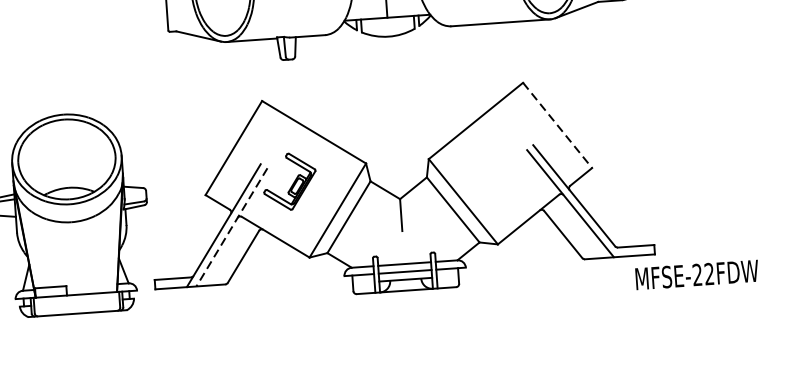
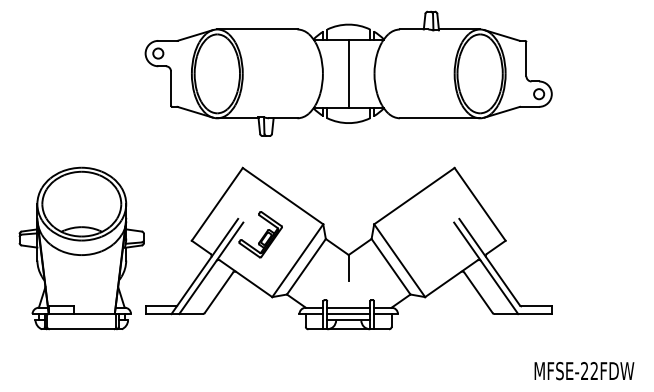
line: (558, 125) -> (480, 204), dashed -> solid
line: (232, 227) -> (211, 268), dashed -> solid
text: (697, 275) -> (584, 371), moved

